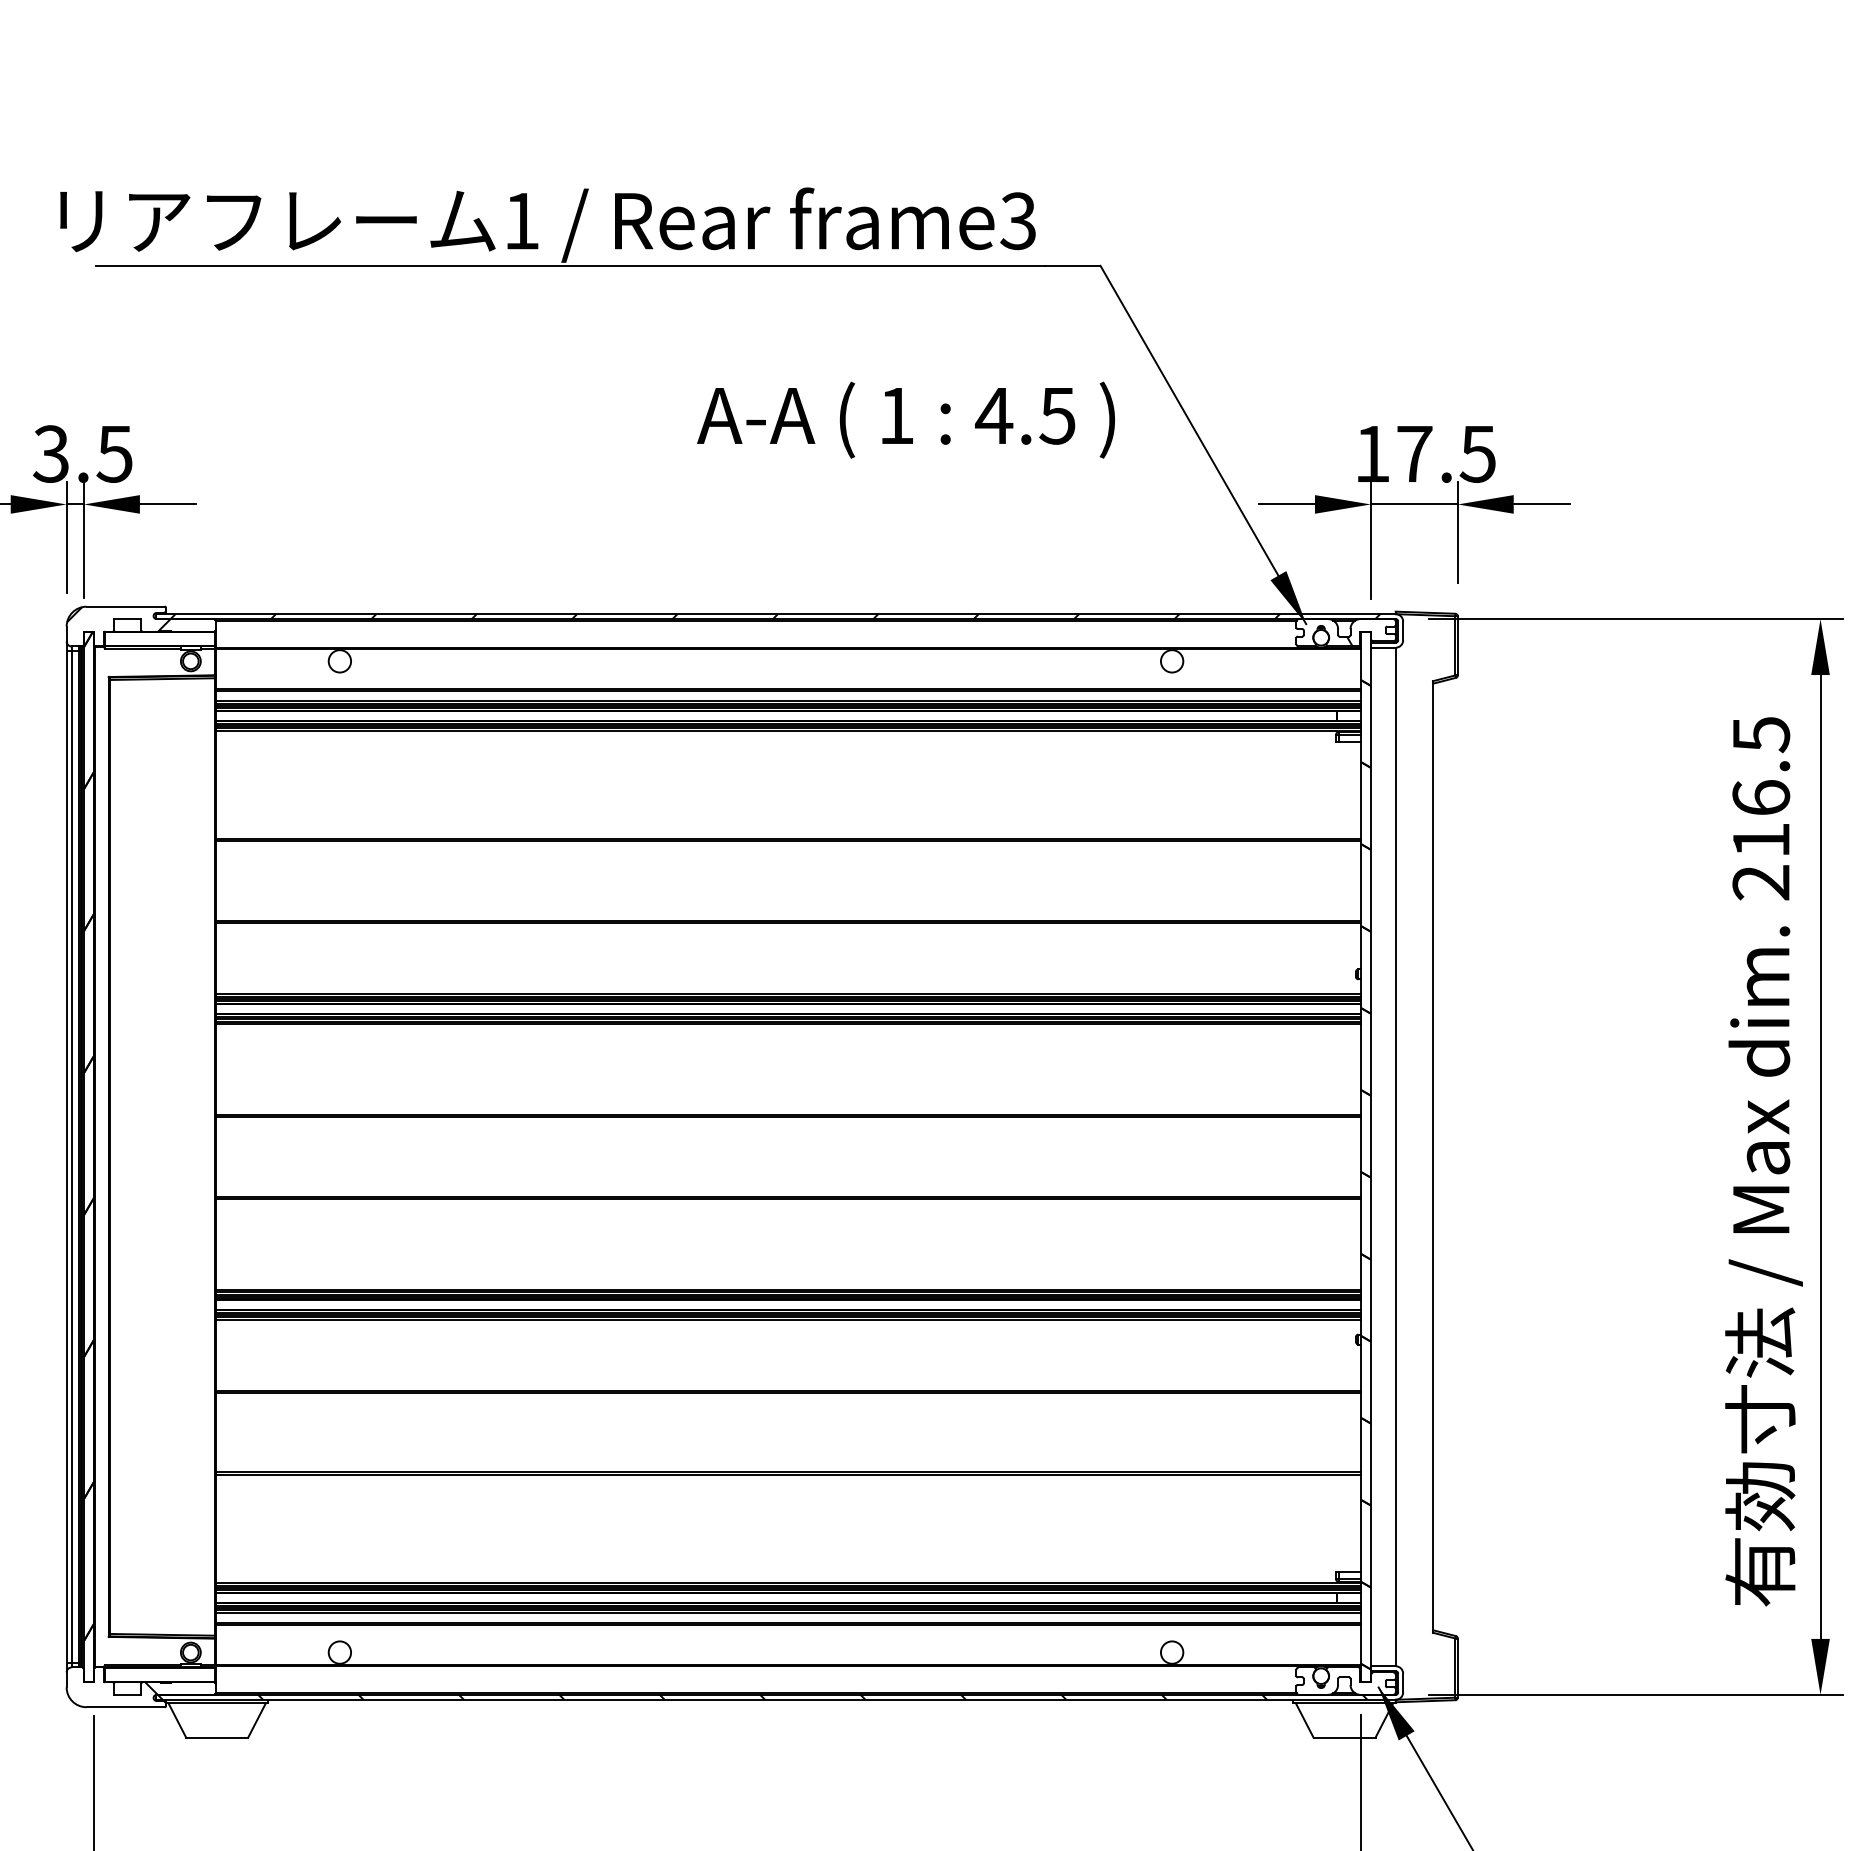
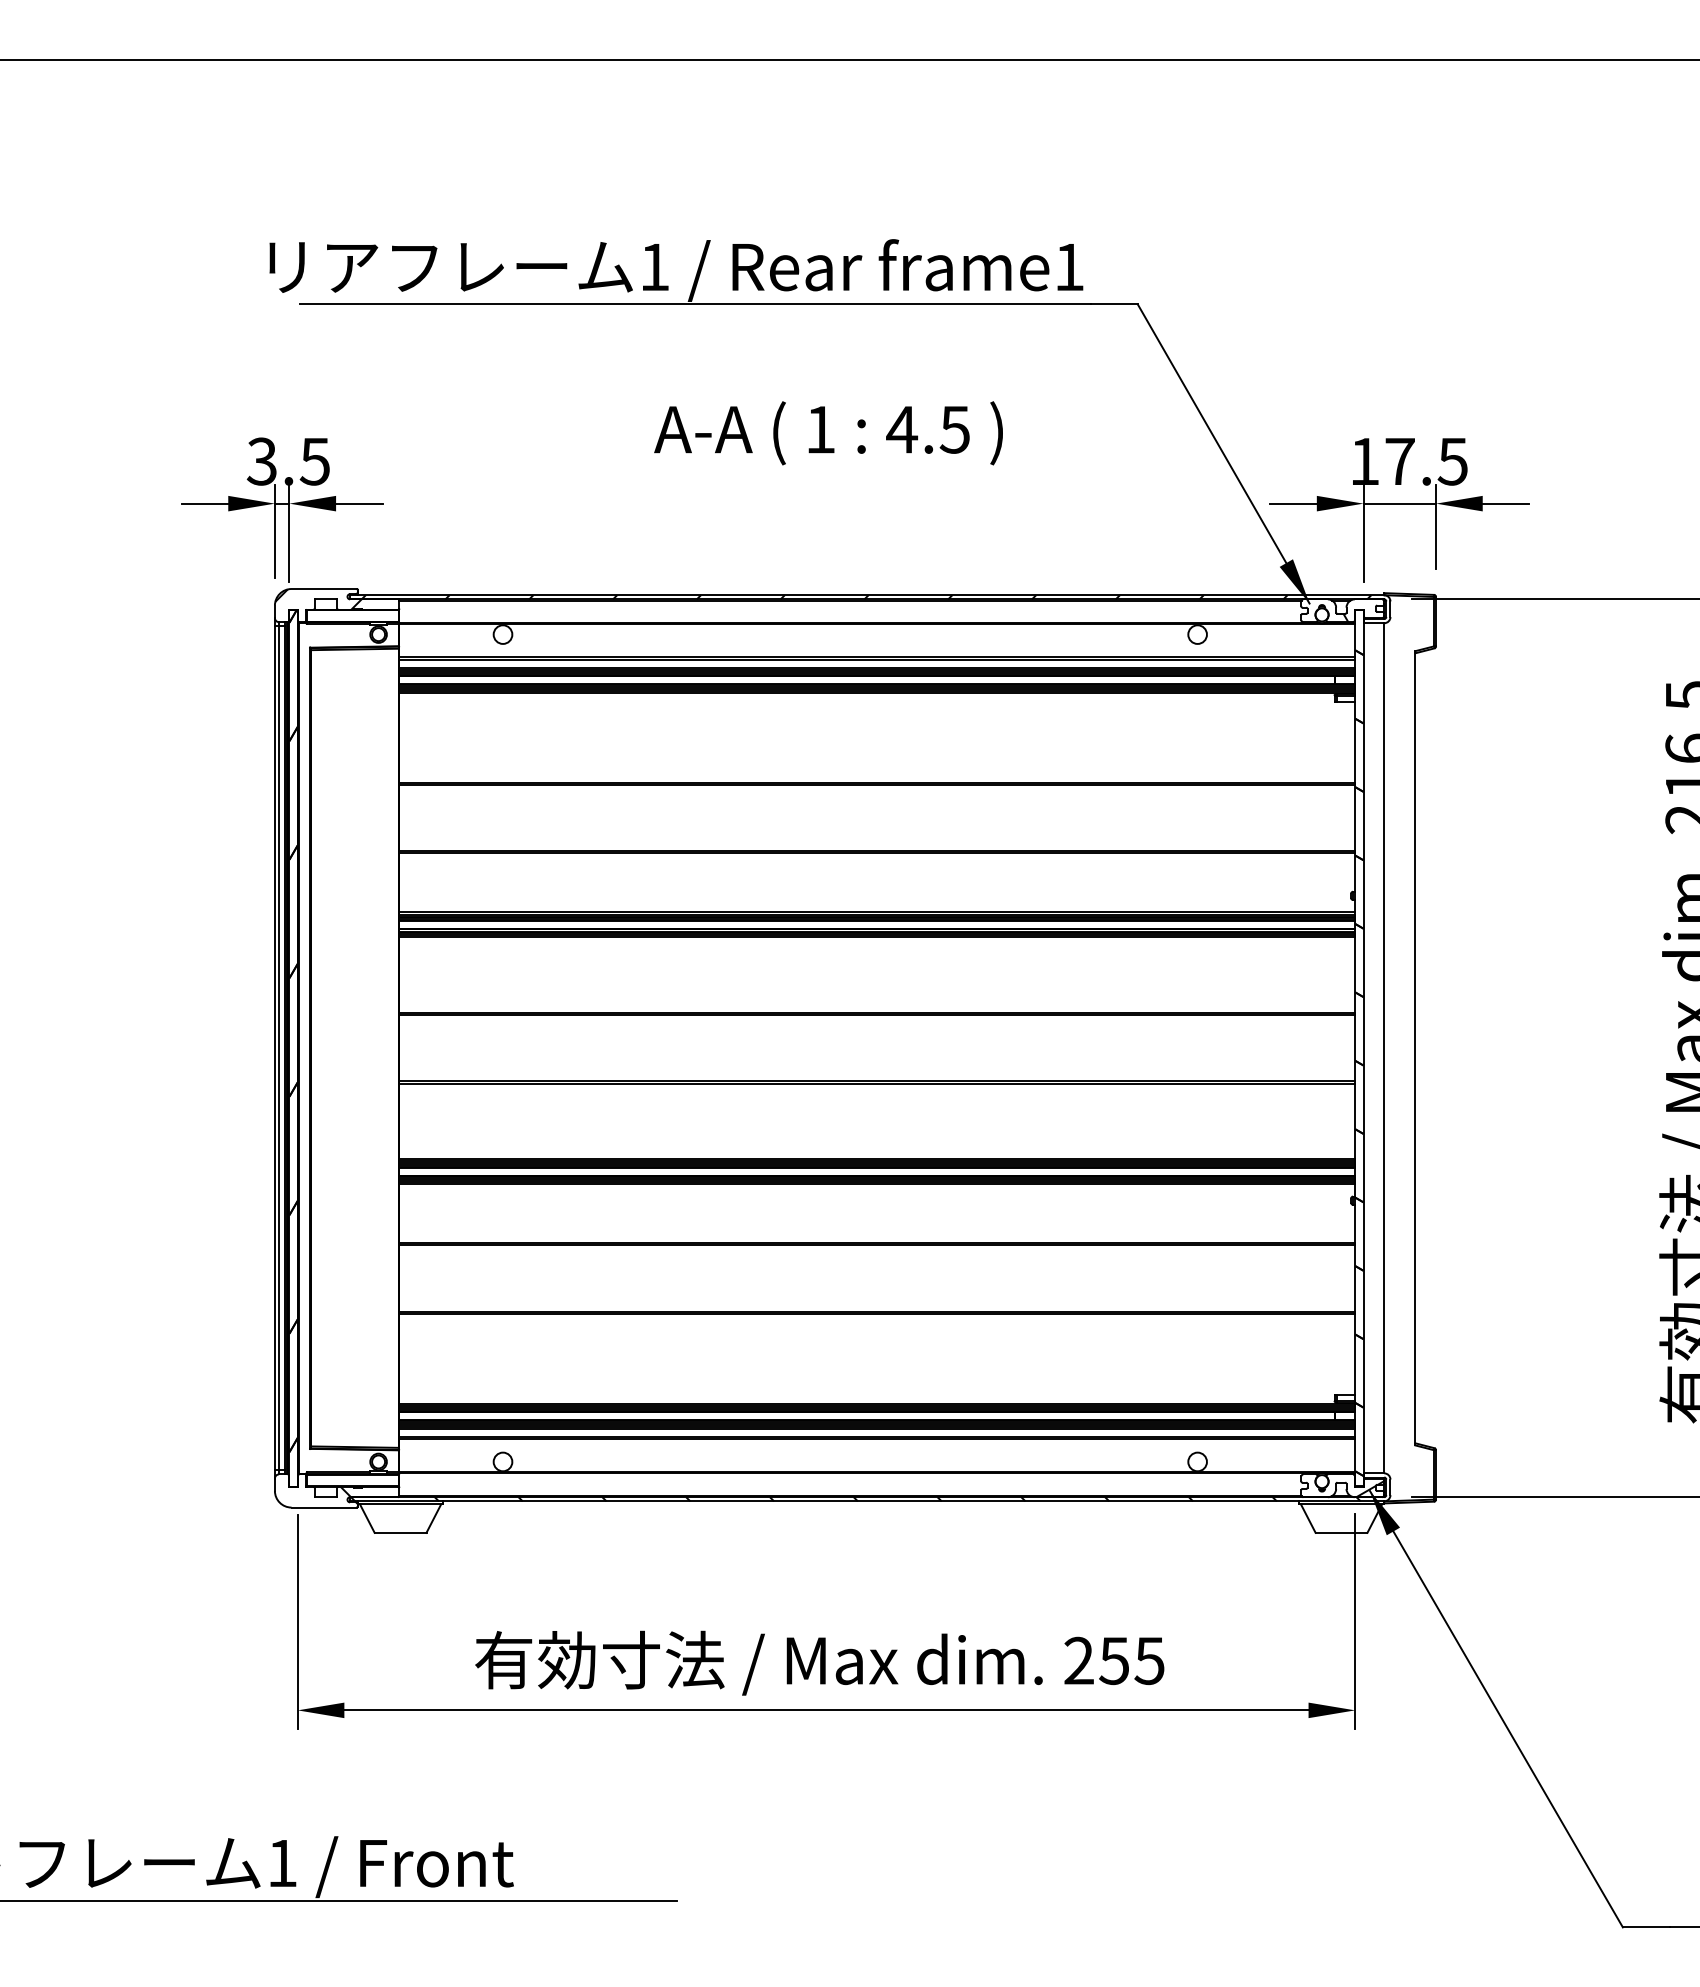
text: (1017, 221) -> (1068, 267), frame3 -> frame1
text: (905, 420) -> (828, 433), moved
hatch: (1379, 1685) -> (1370, 1489), added

